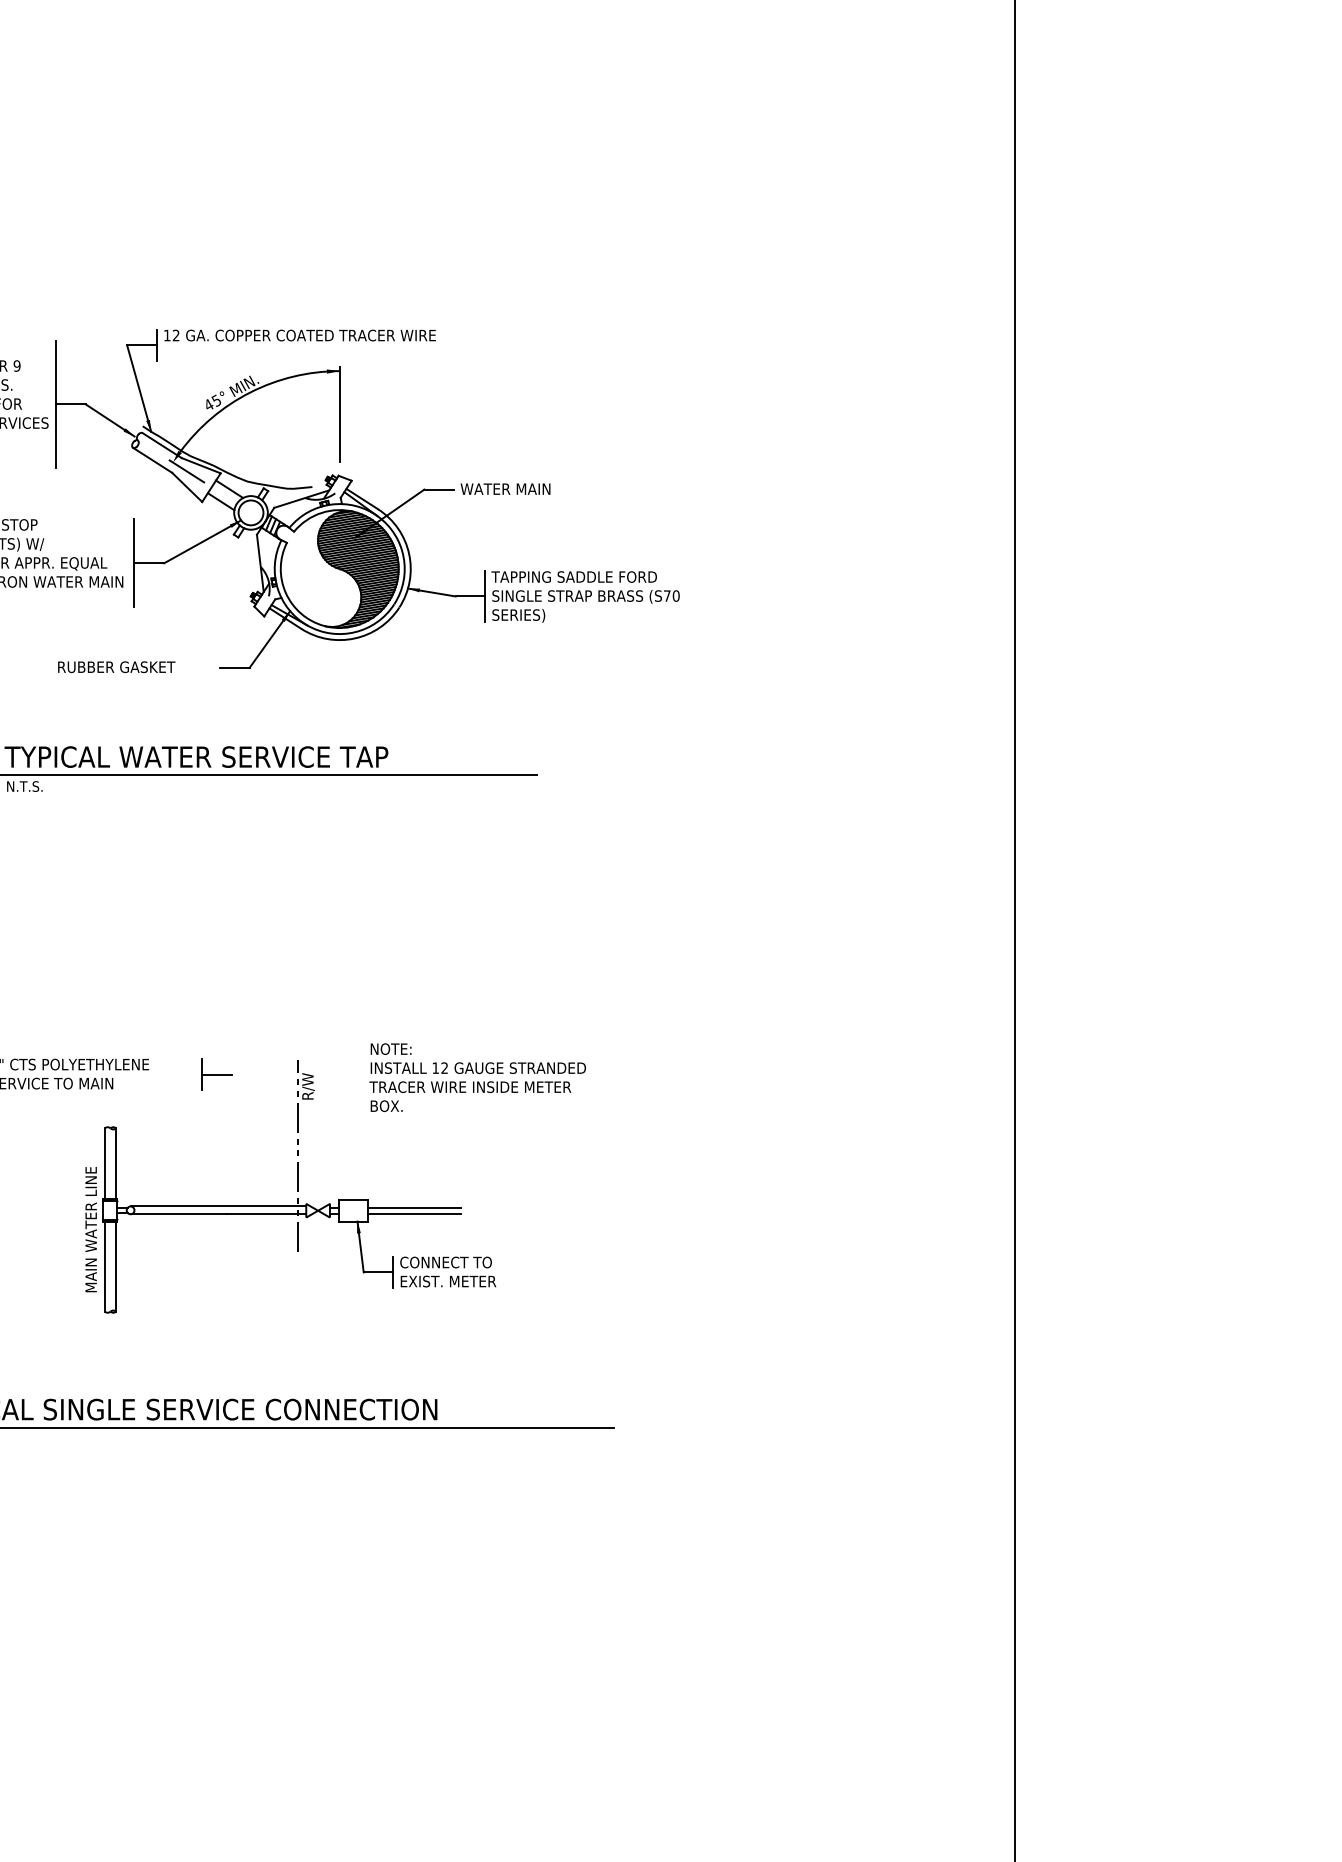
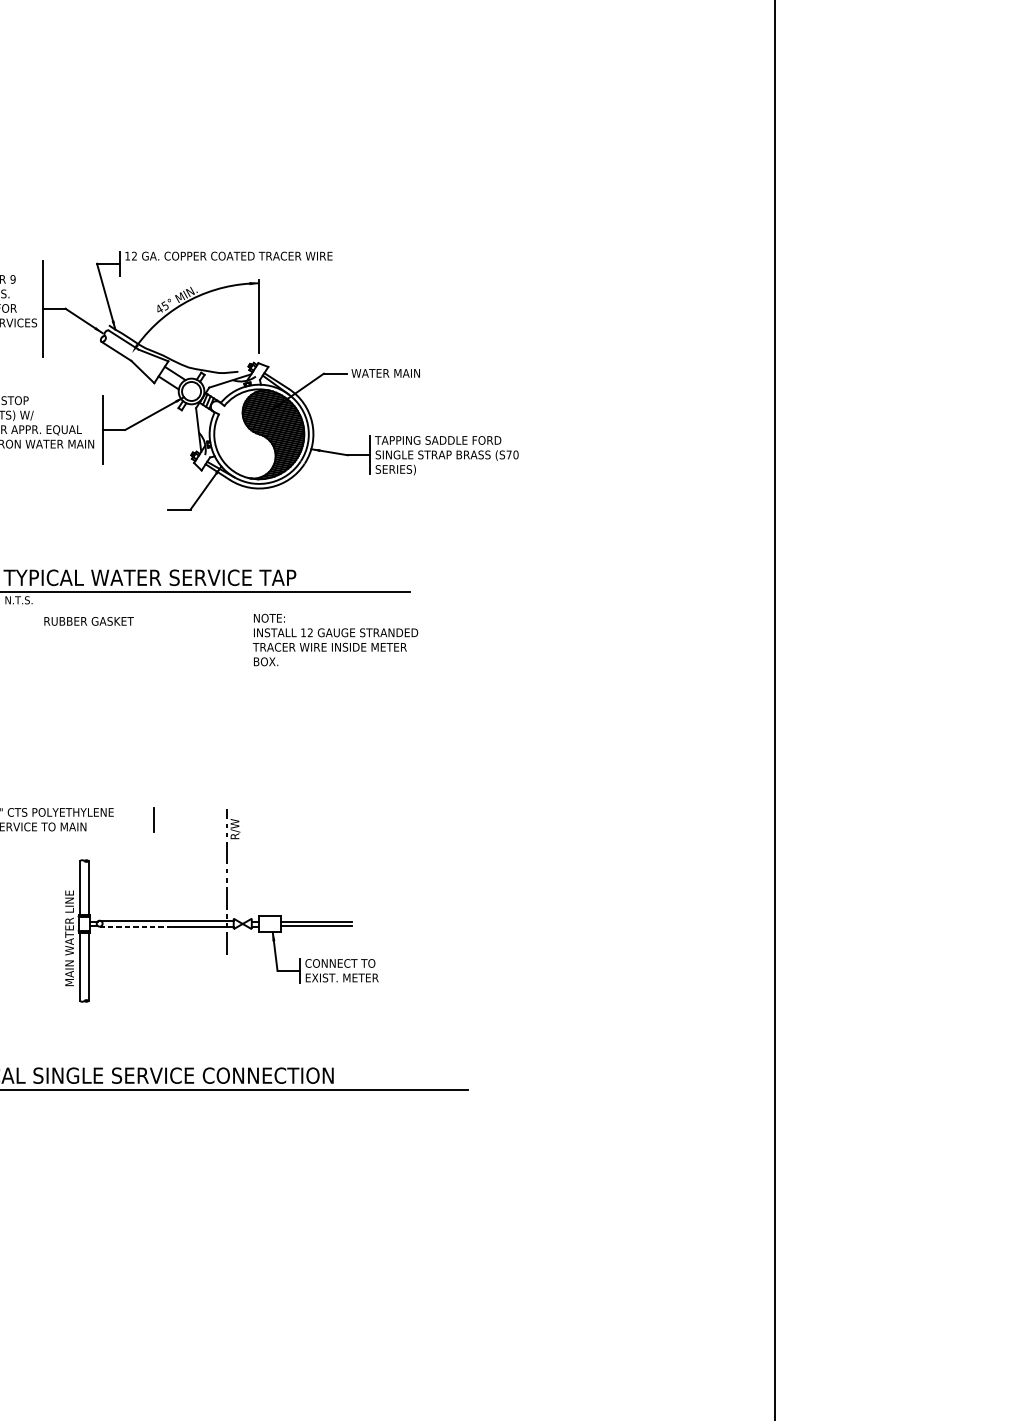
line: (186, 471) -> (142, 359), removed
text: (116, 667) -> (88, 621), moved
line: (216, 1074) -> (165, 819), removed
text: (477, 1077) -> (335, 639), moved
line: (179, 1214) -> (136, 926), solid -> dashed

